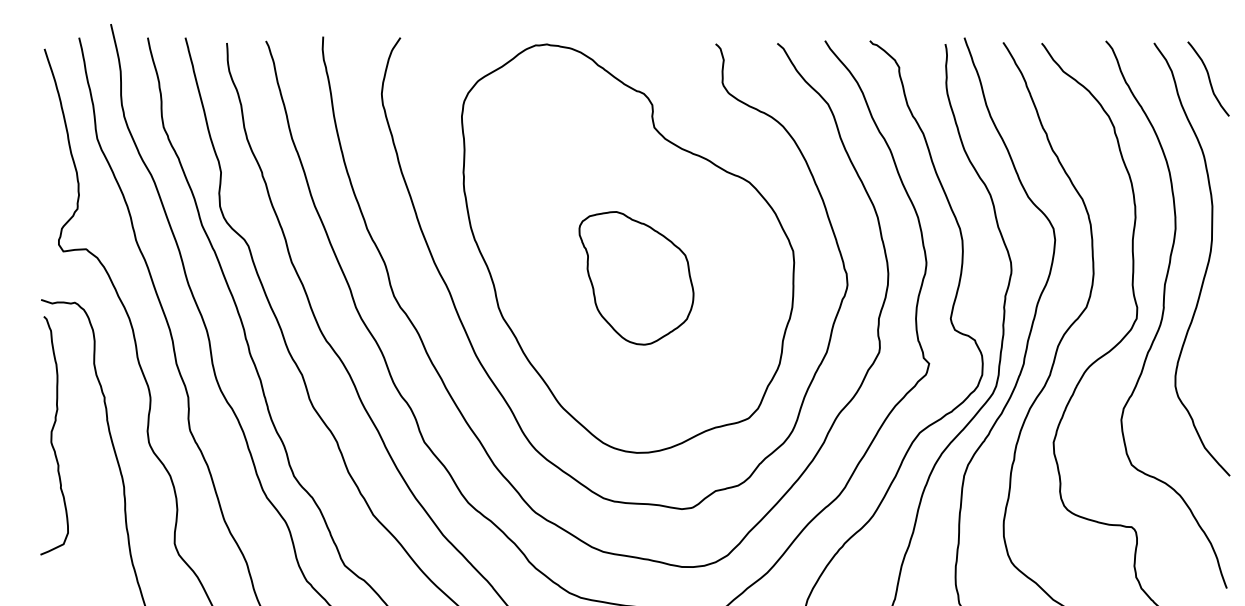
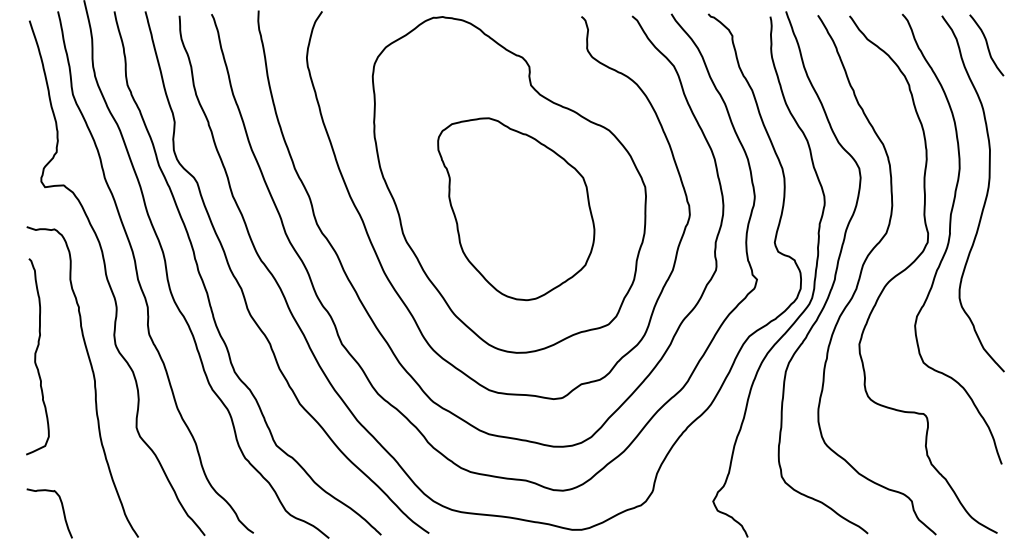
part: (636, 278) -> (516, 209), size x1.67
curve: (53, 435) -> (36, 356), moved

